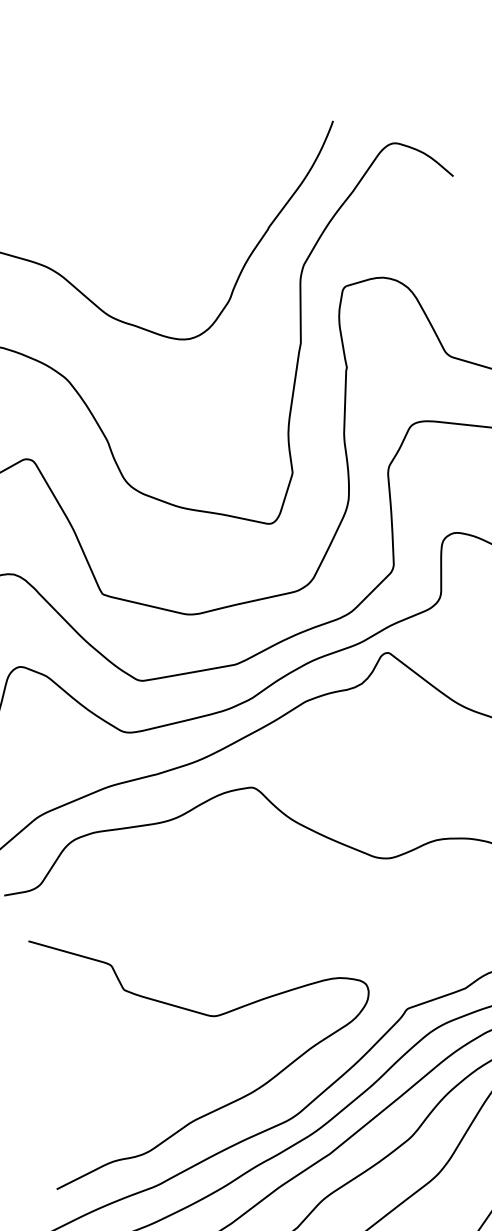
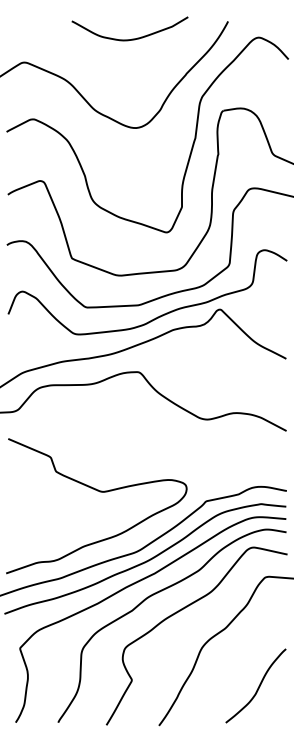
curve: (161, 175) -> (132, 38), added

